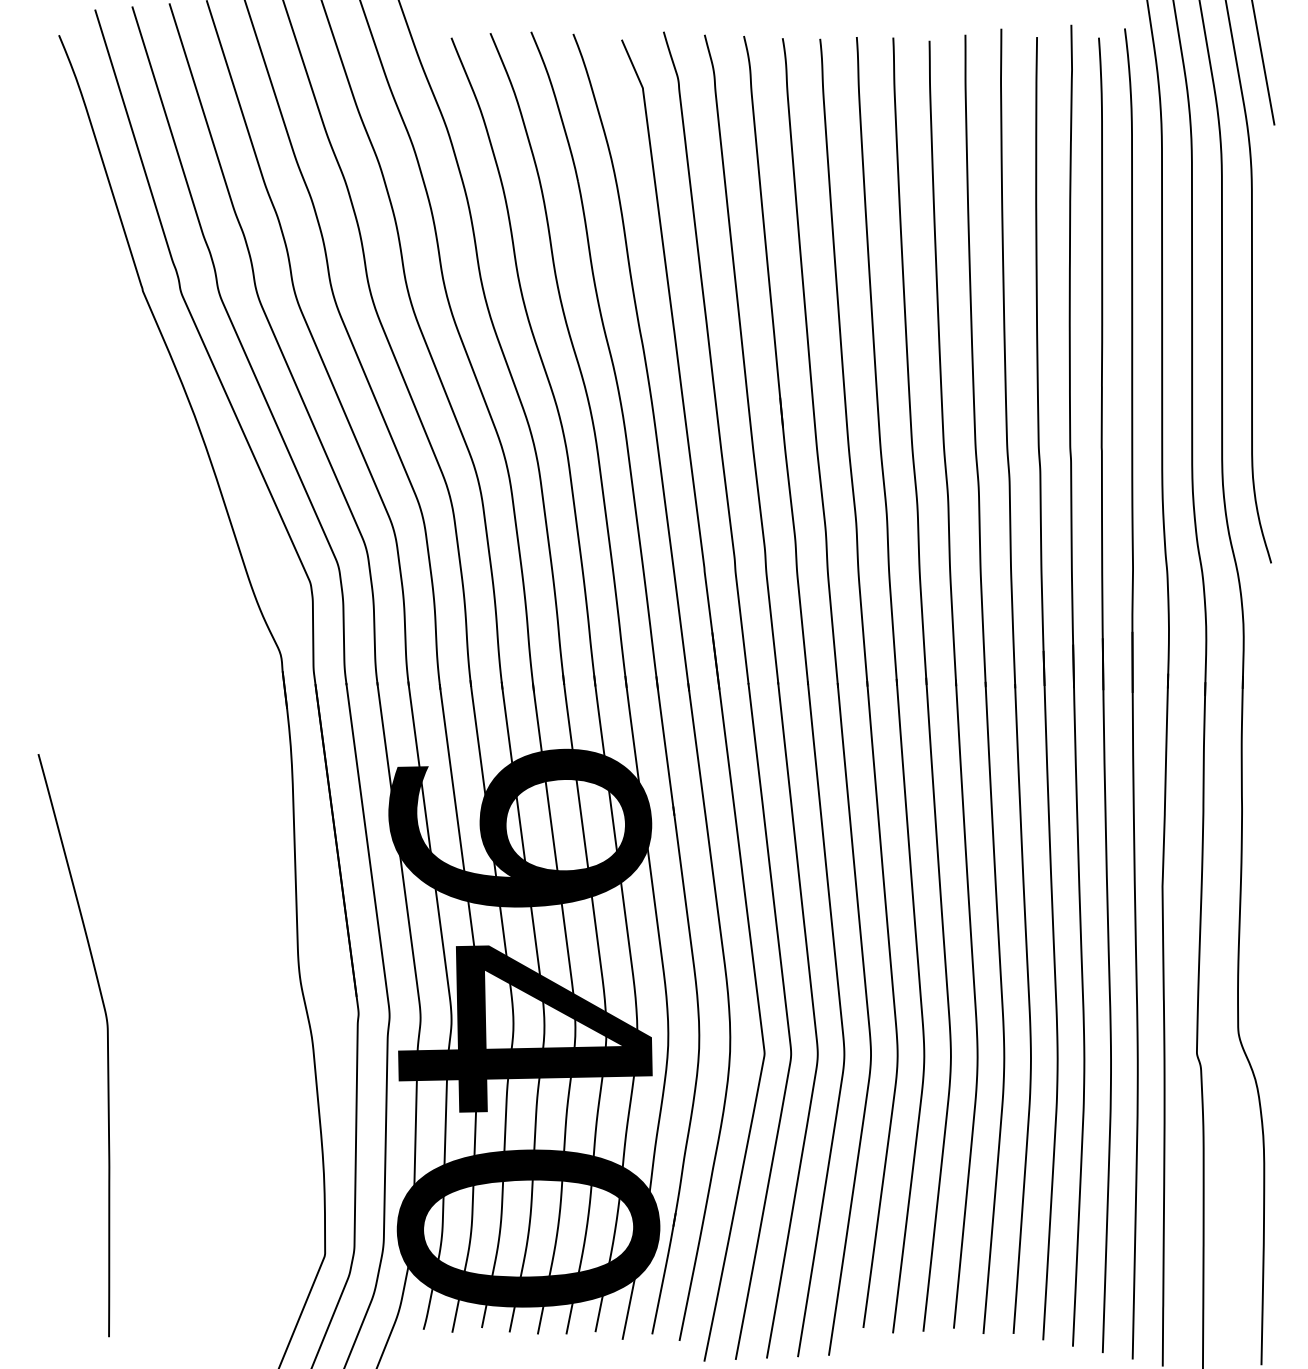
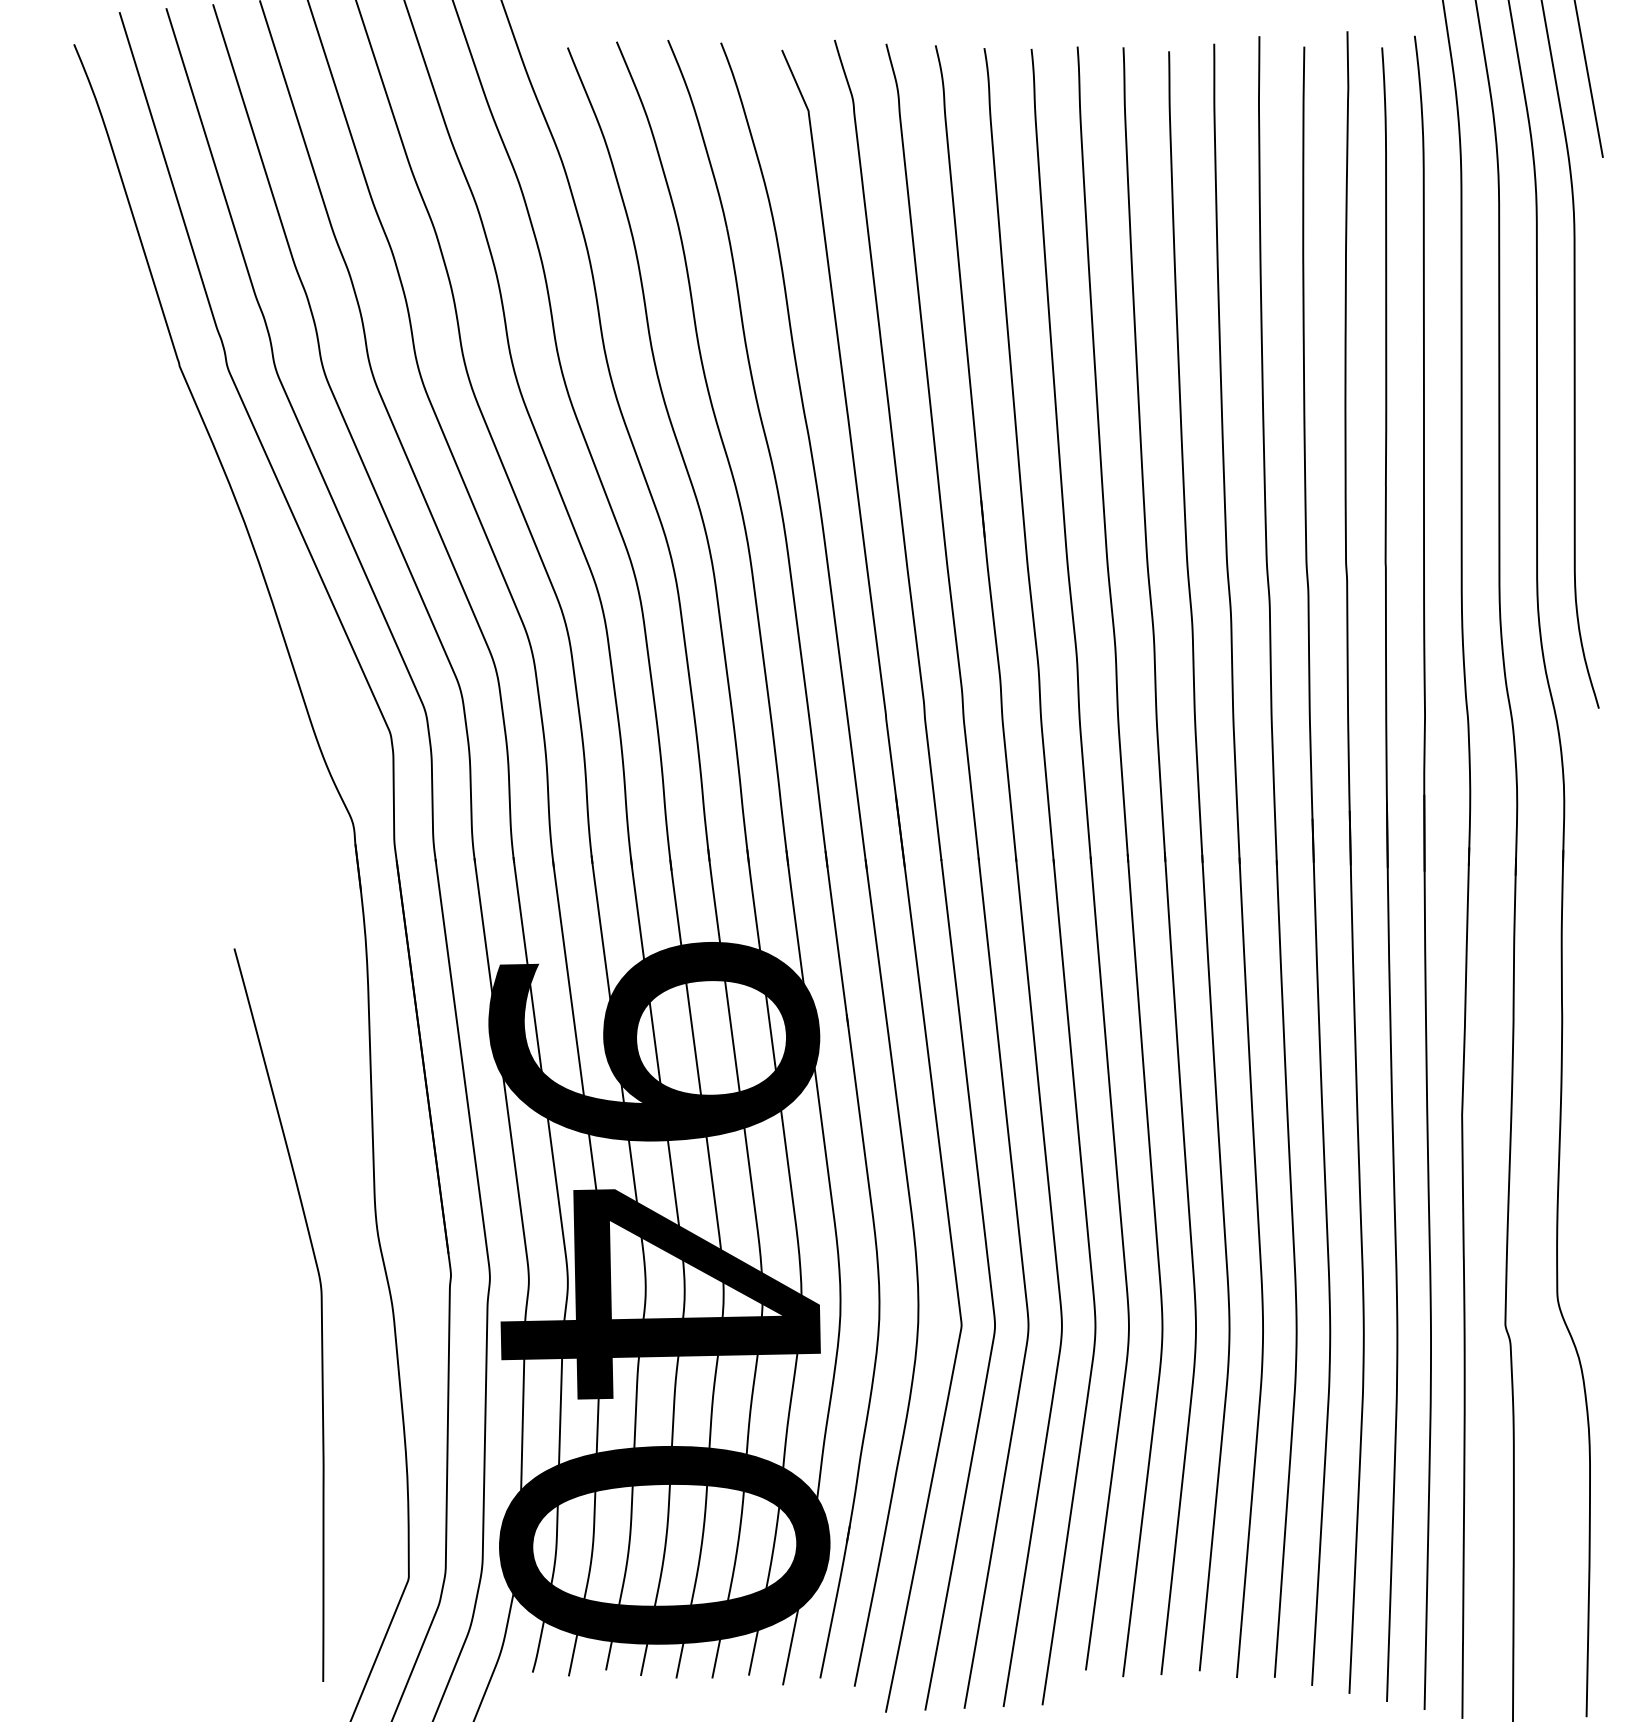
curve: (107, 1045) -> (321, 1315), moved

